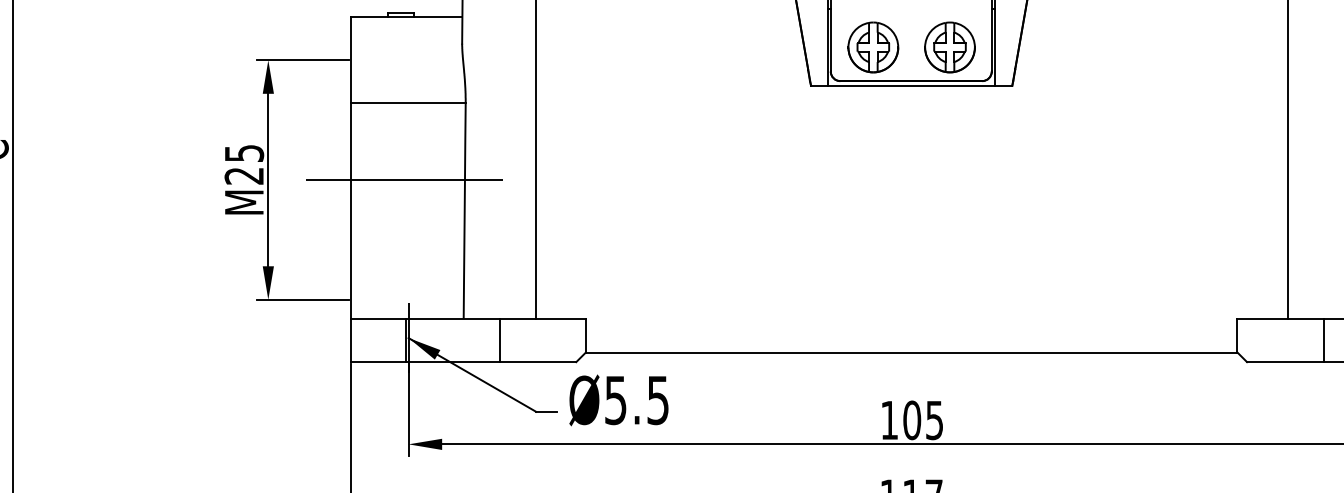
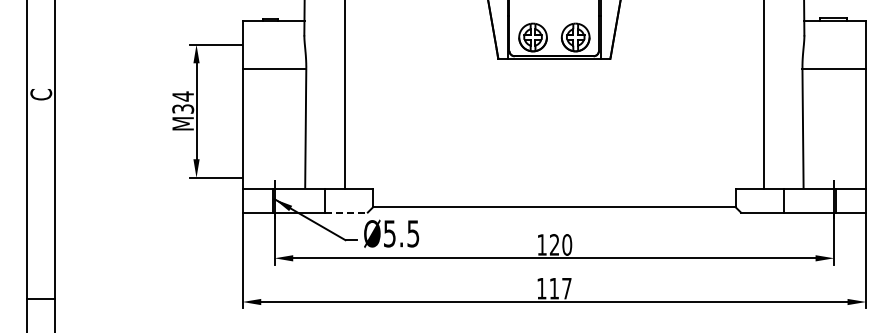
text: (244, 164) -> (183, 102), M25 -> M34
line: (403, 180) -> (271, 111), removed
line: (539, 362) -> (347, 212), solid -> dashed
text: (922, 419) -> (560, 244), 105 -> 120

